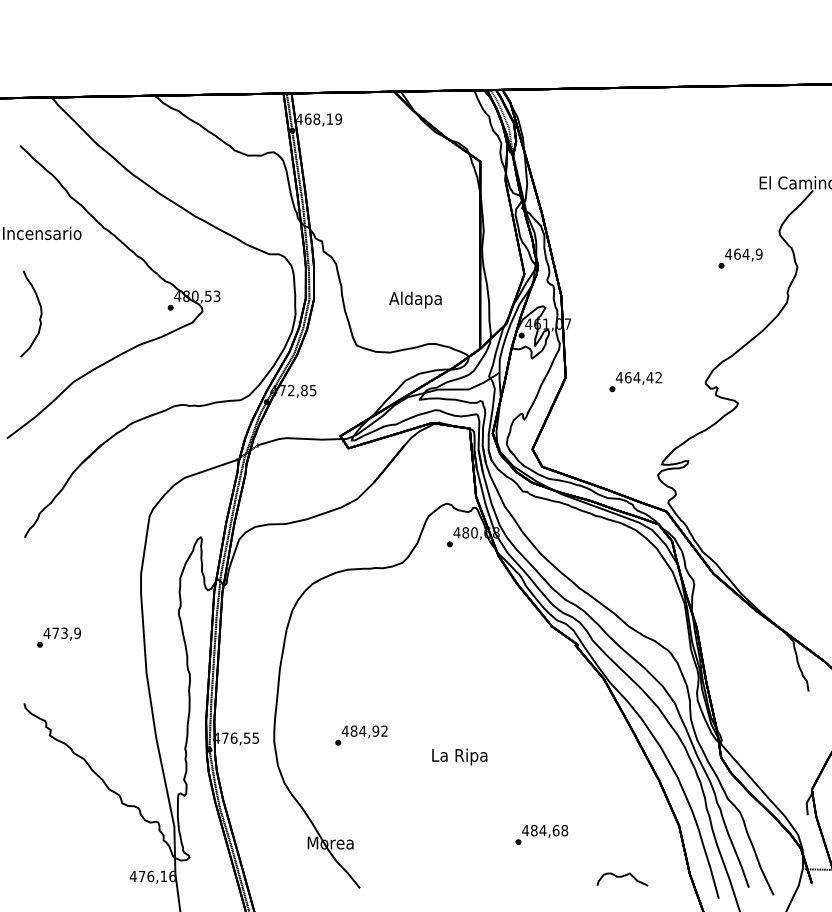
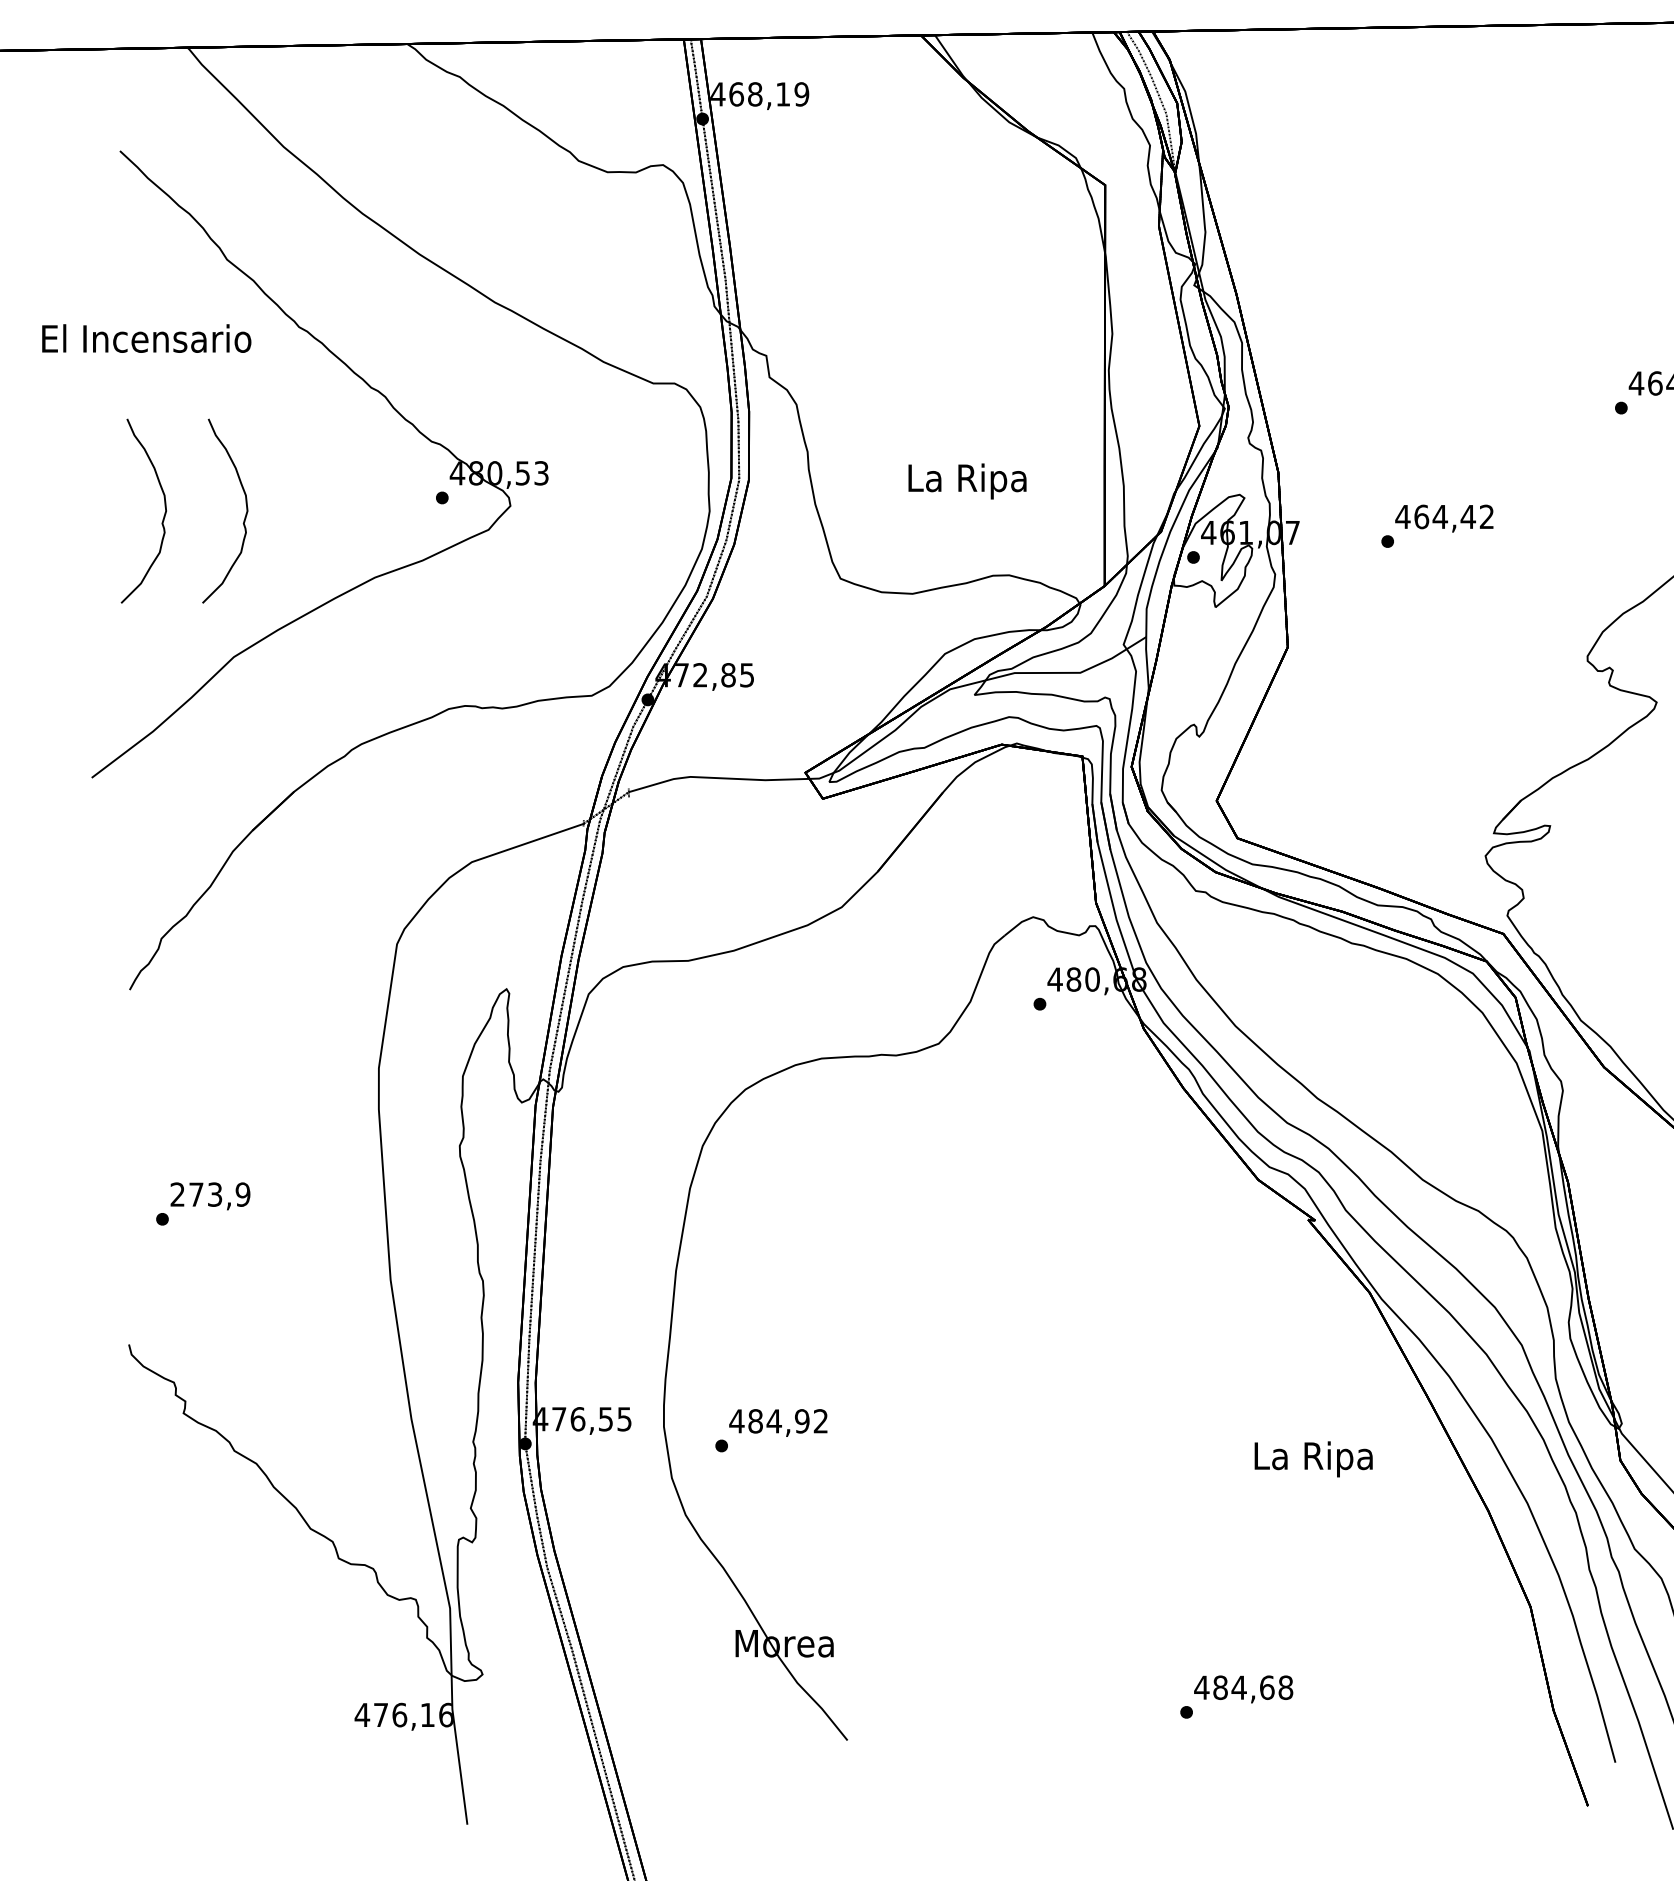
text: (415, 299) -> (966, 480), Aldapa -> La Ripa
part: (77, 317) -> (242, 518), added
text: (635, 382) -> (1437, 527), moved
text: (46, 632) -> (176, 1192), 473,9 -> 273,9
text: (361, 735) -> (771, 1430), moved
text: (459, 756) -> (1313, 1458), moved
text: (541, 835) -> (1235, 1698), moved
curve: (622, 877) -> (1409, 1717), removed

